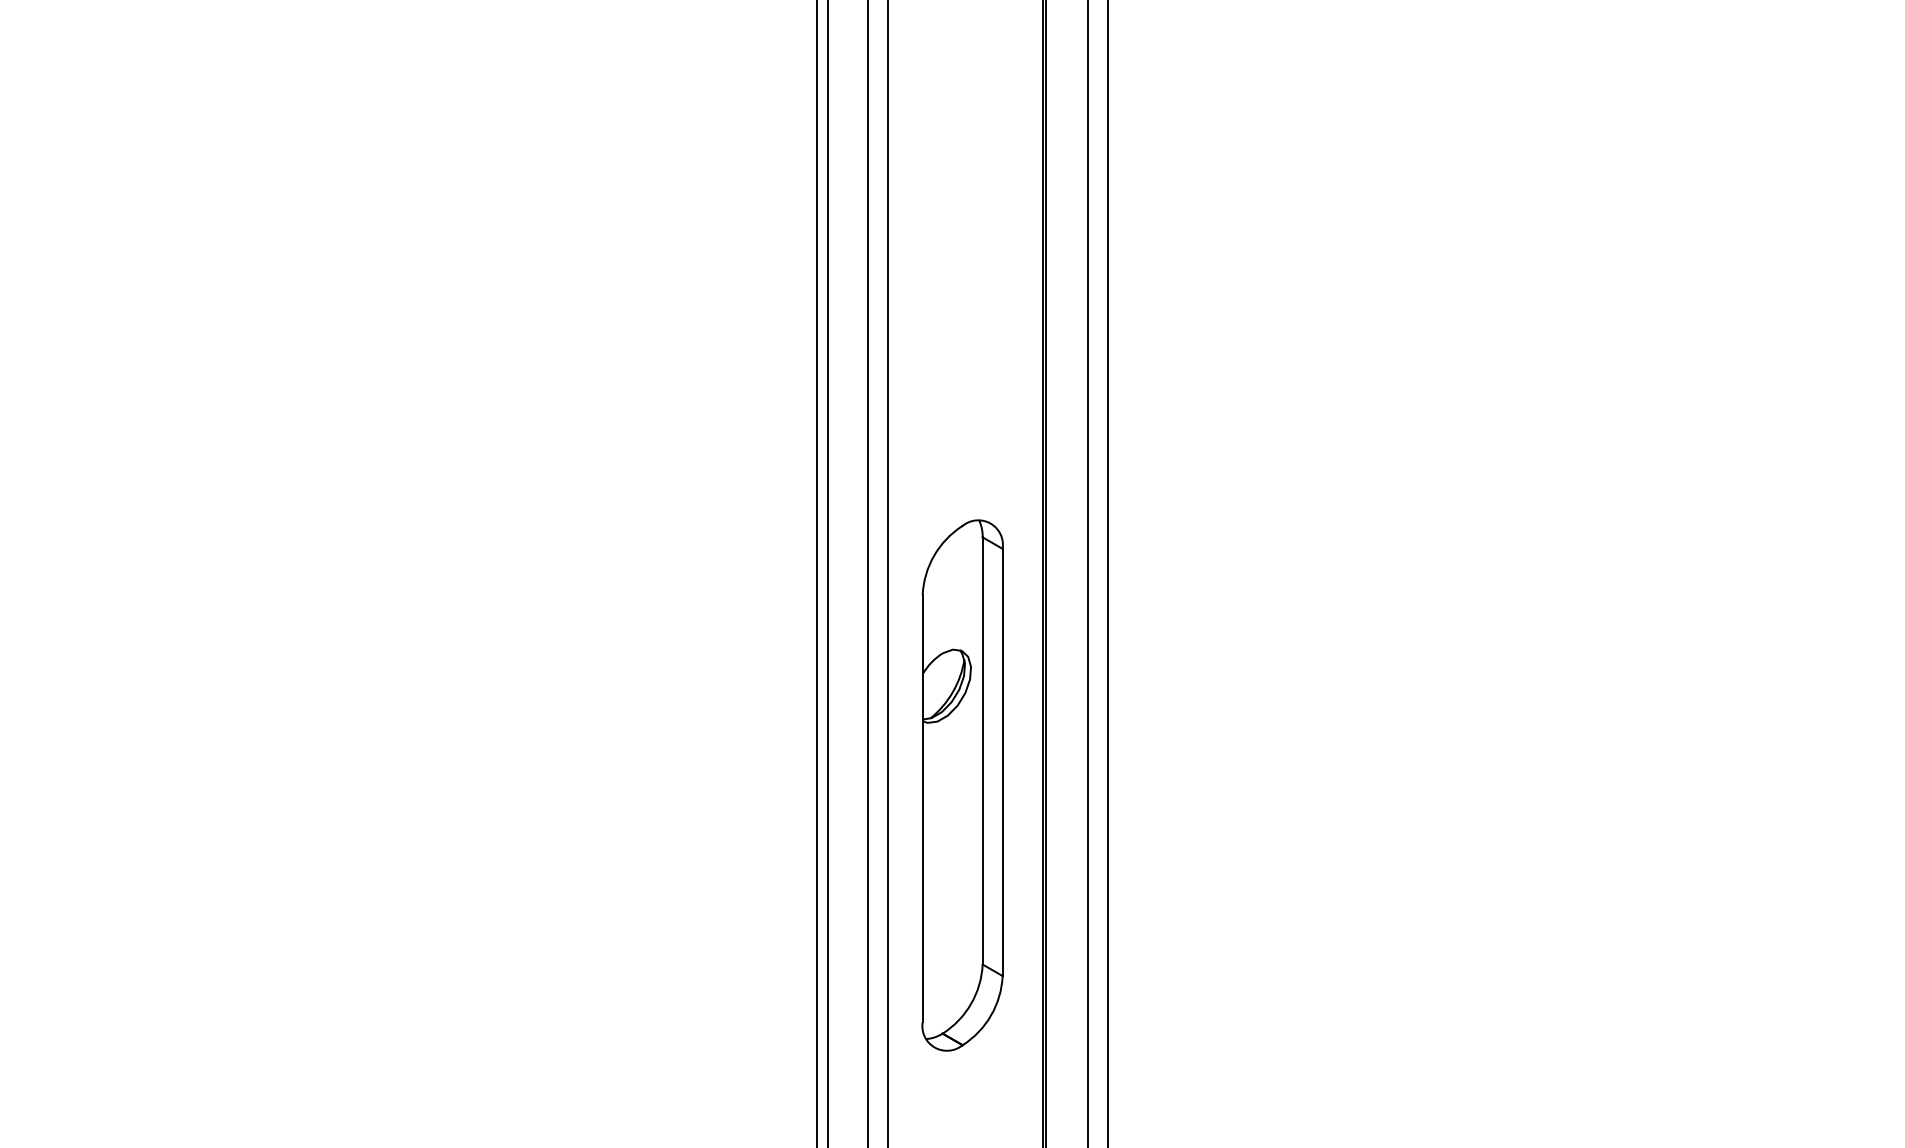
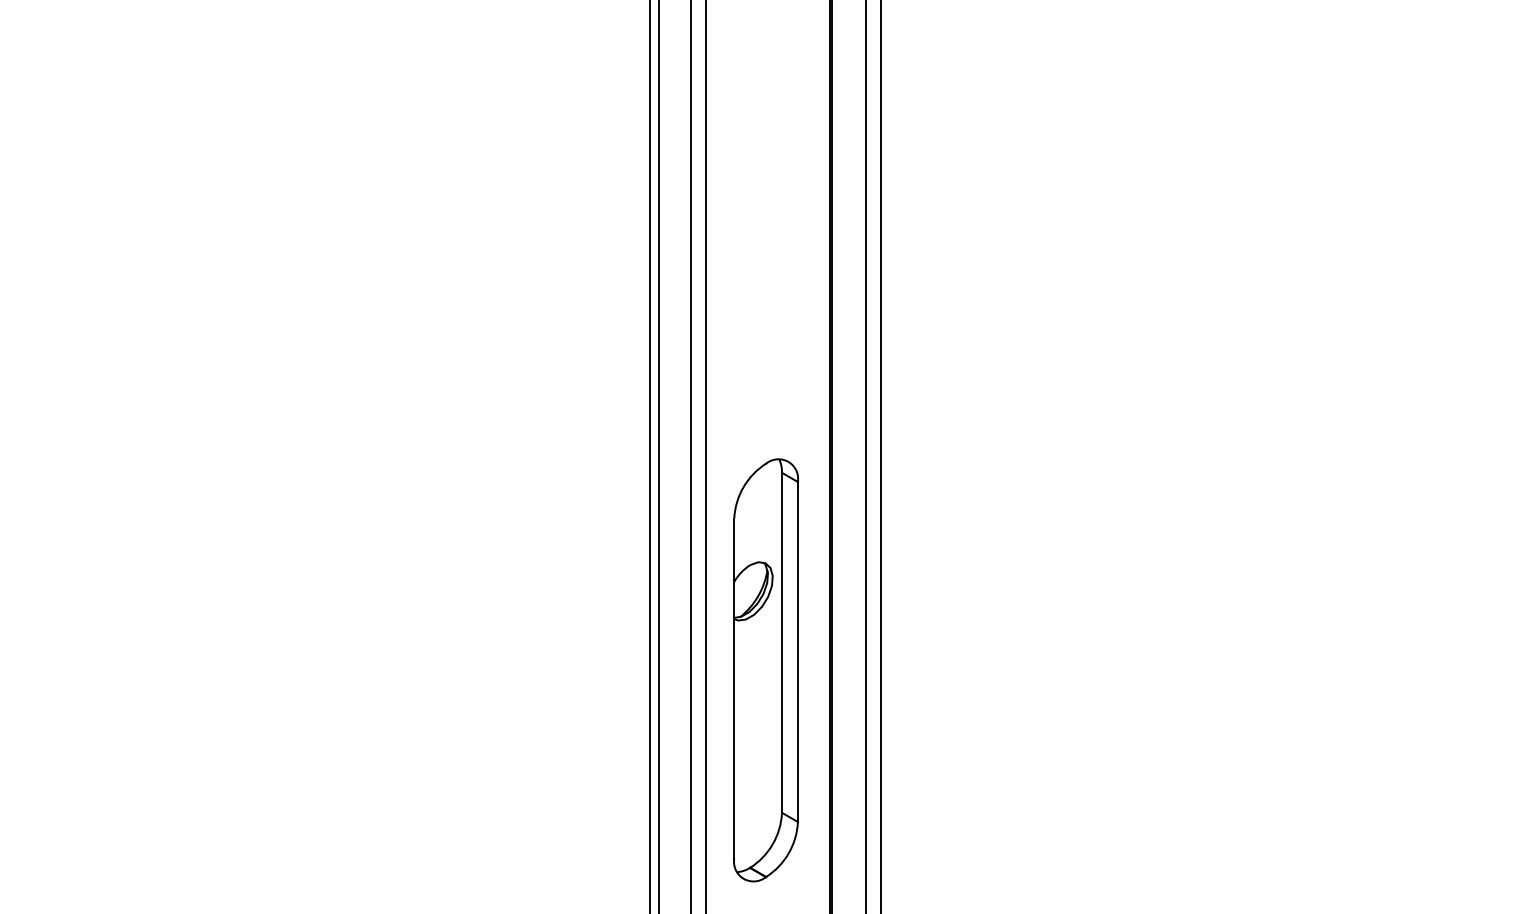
part: (961, 785) -> (765, 670), moved

